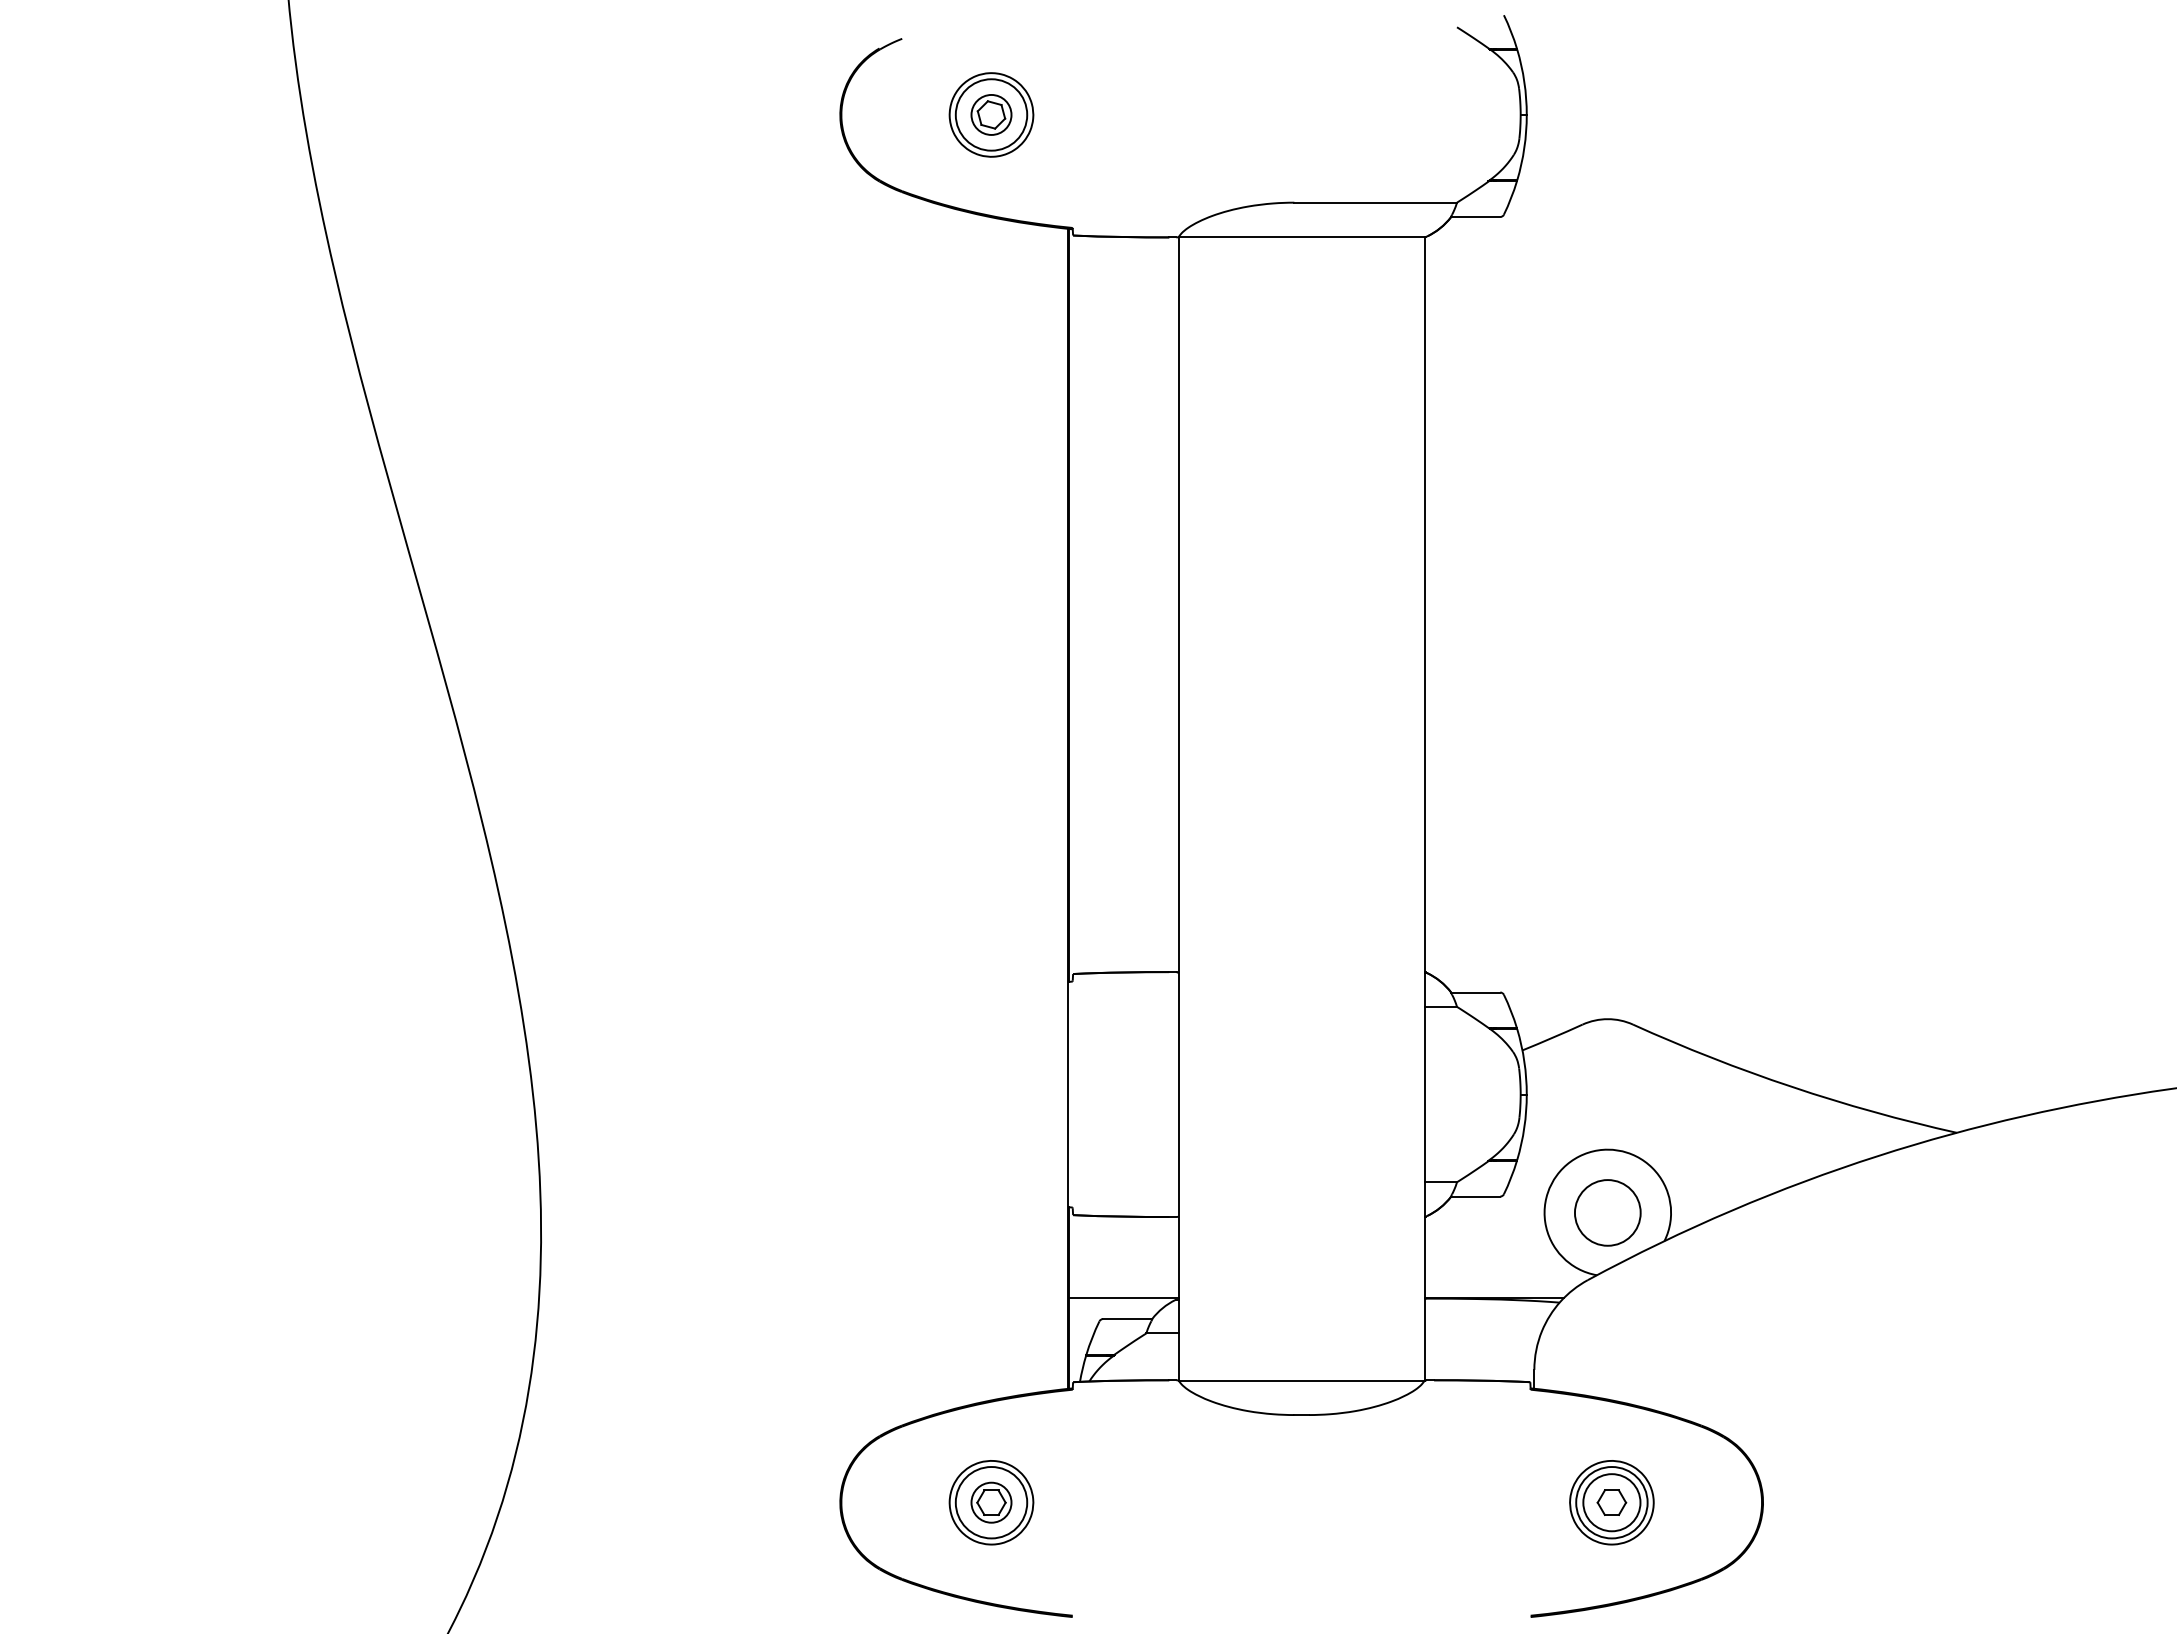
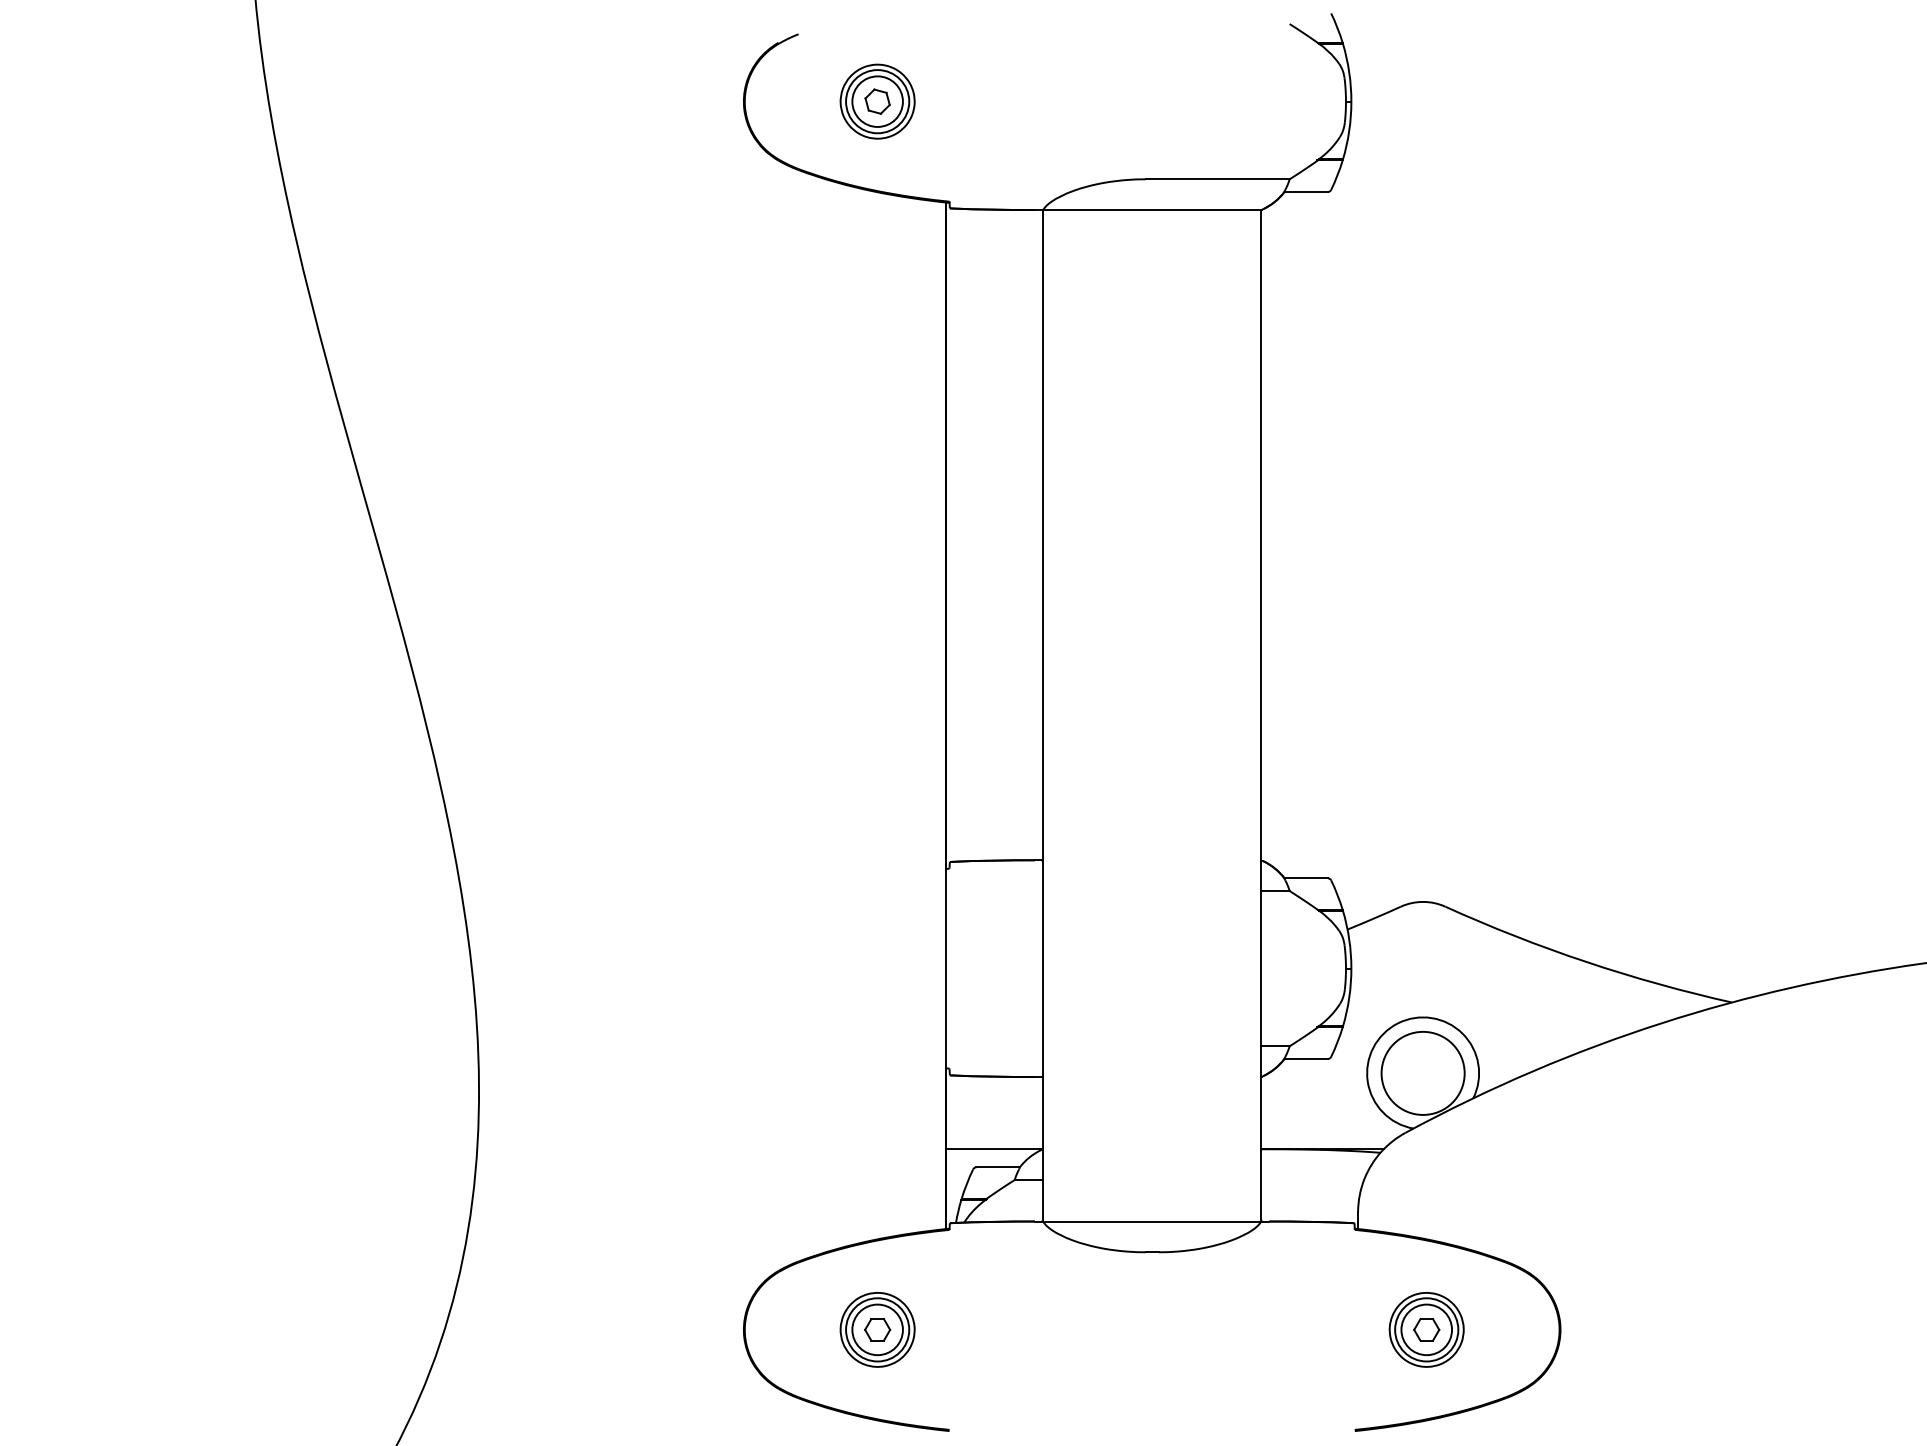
circle: (991, 114) -> (877, 101), size x1.43
circle: (1607, 1211) -> (1422, 1072), size x1.43
circle: (991, 1502) -> (877, 1329), size x1.43

